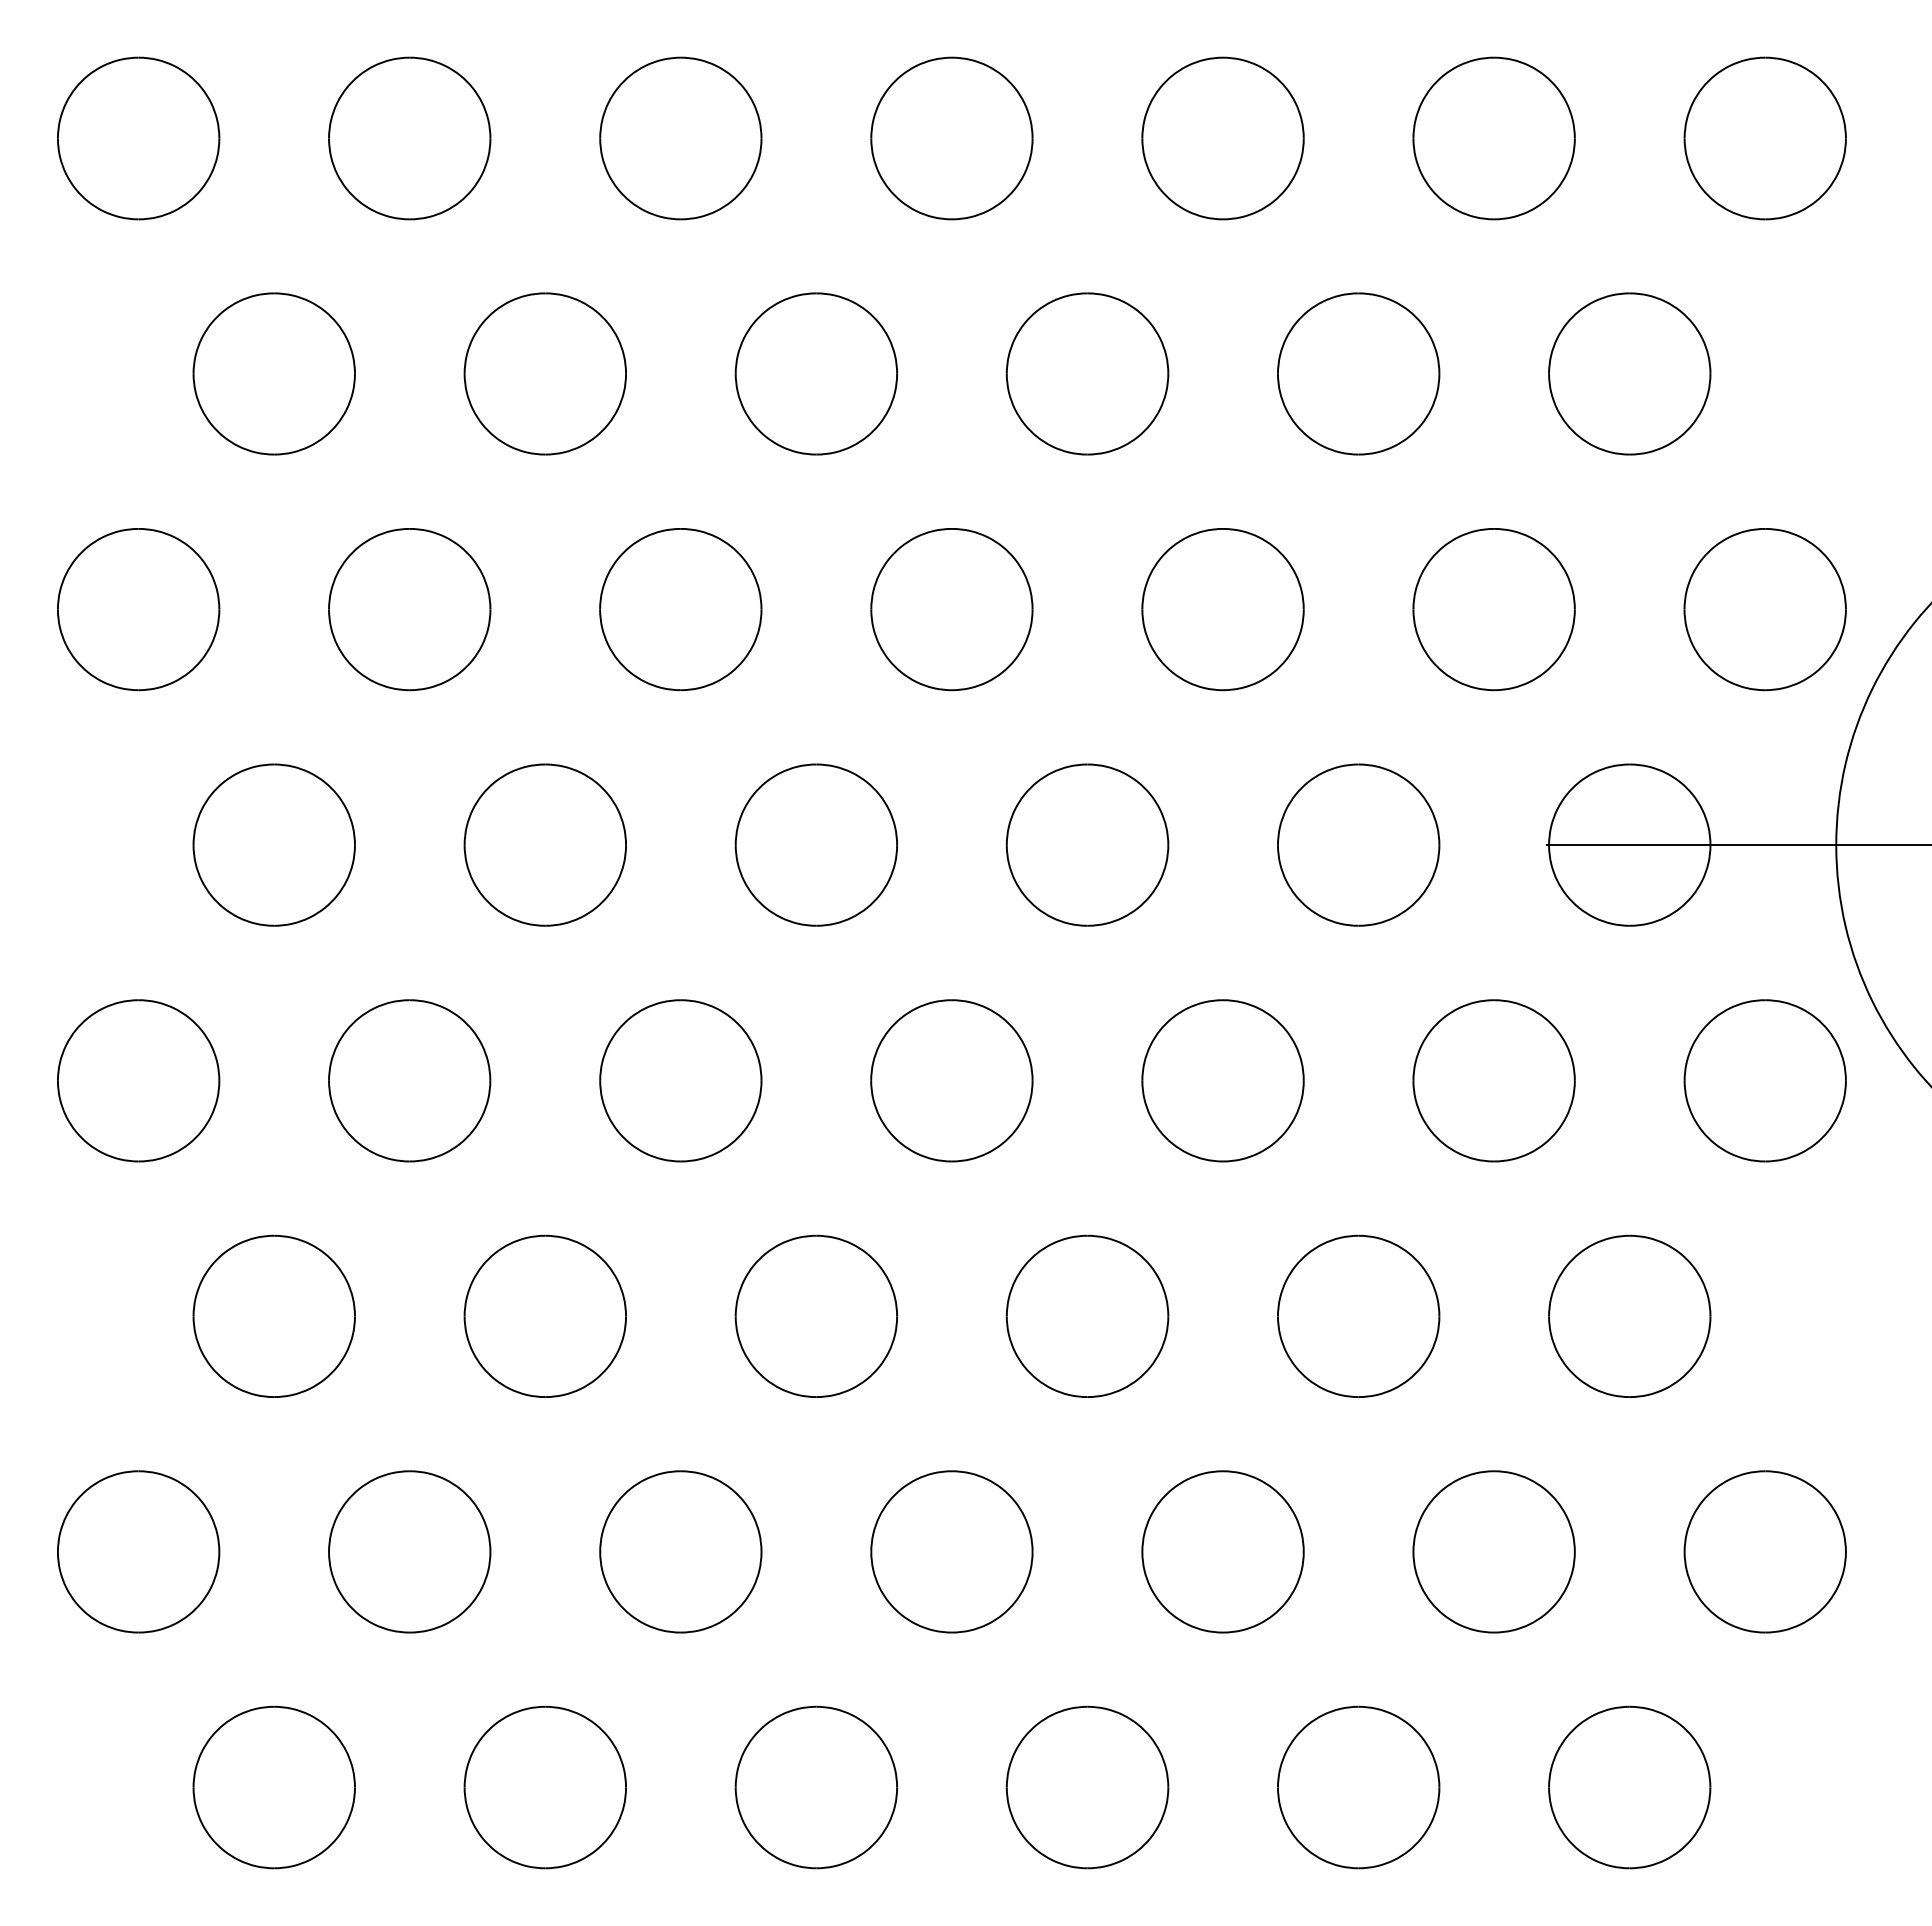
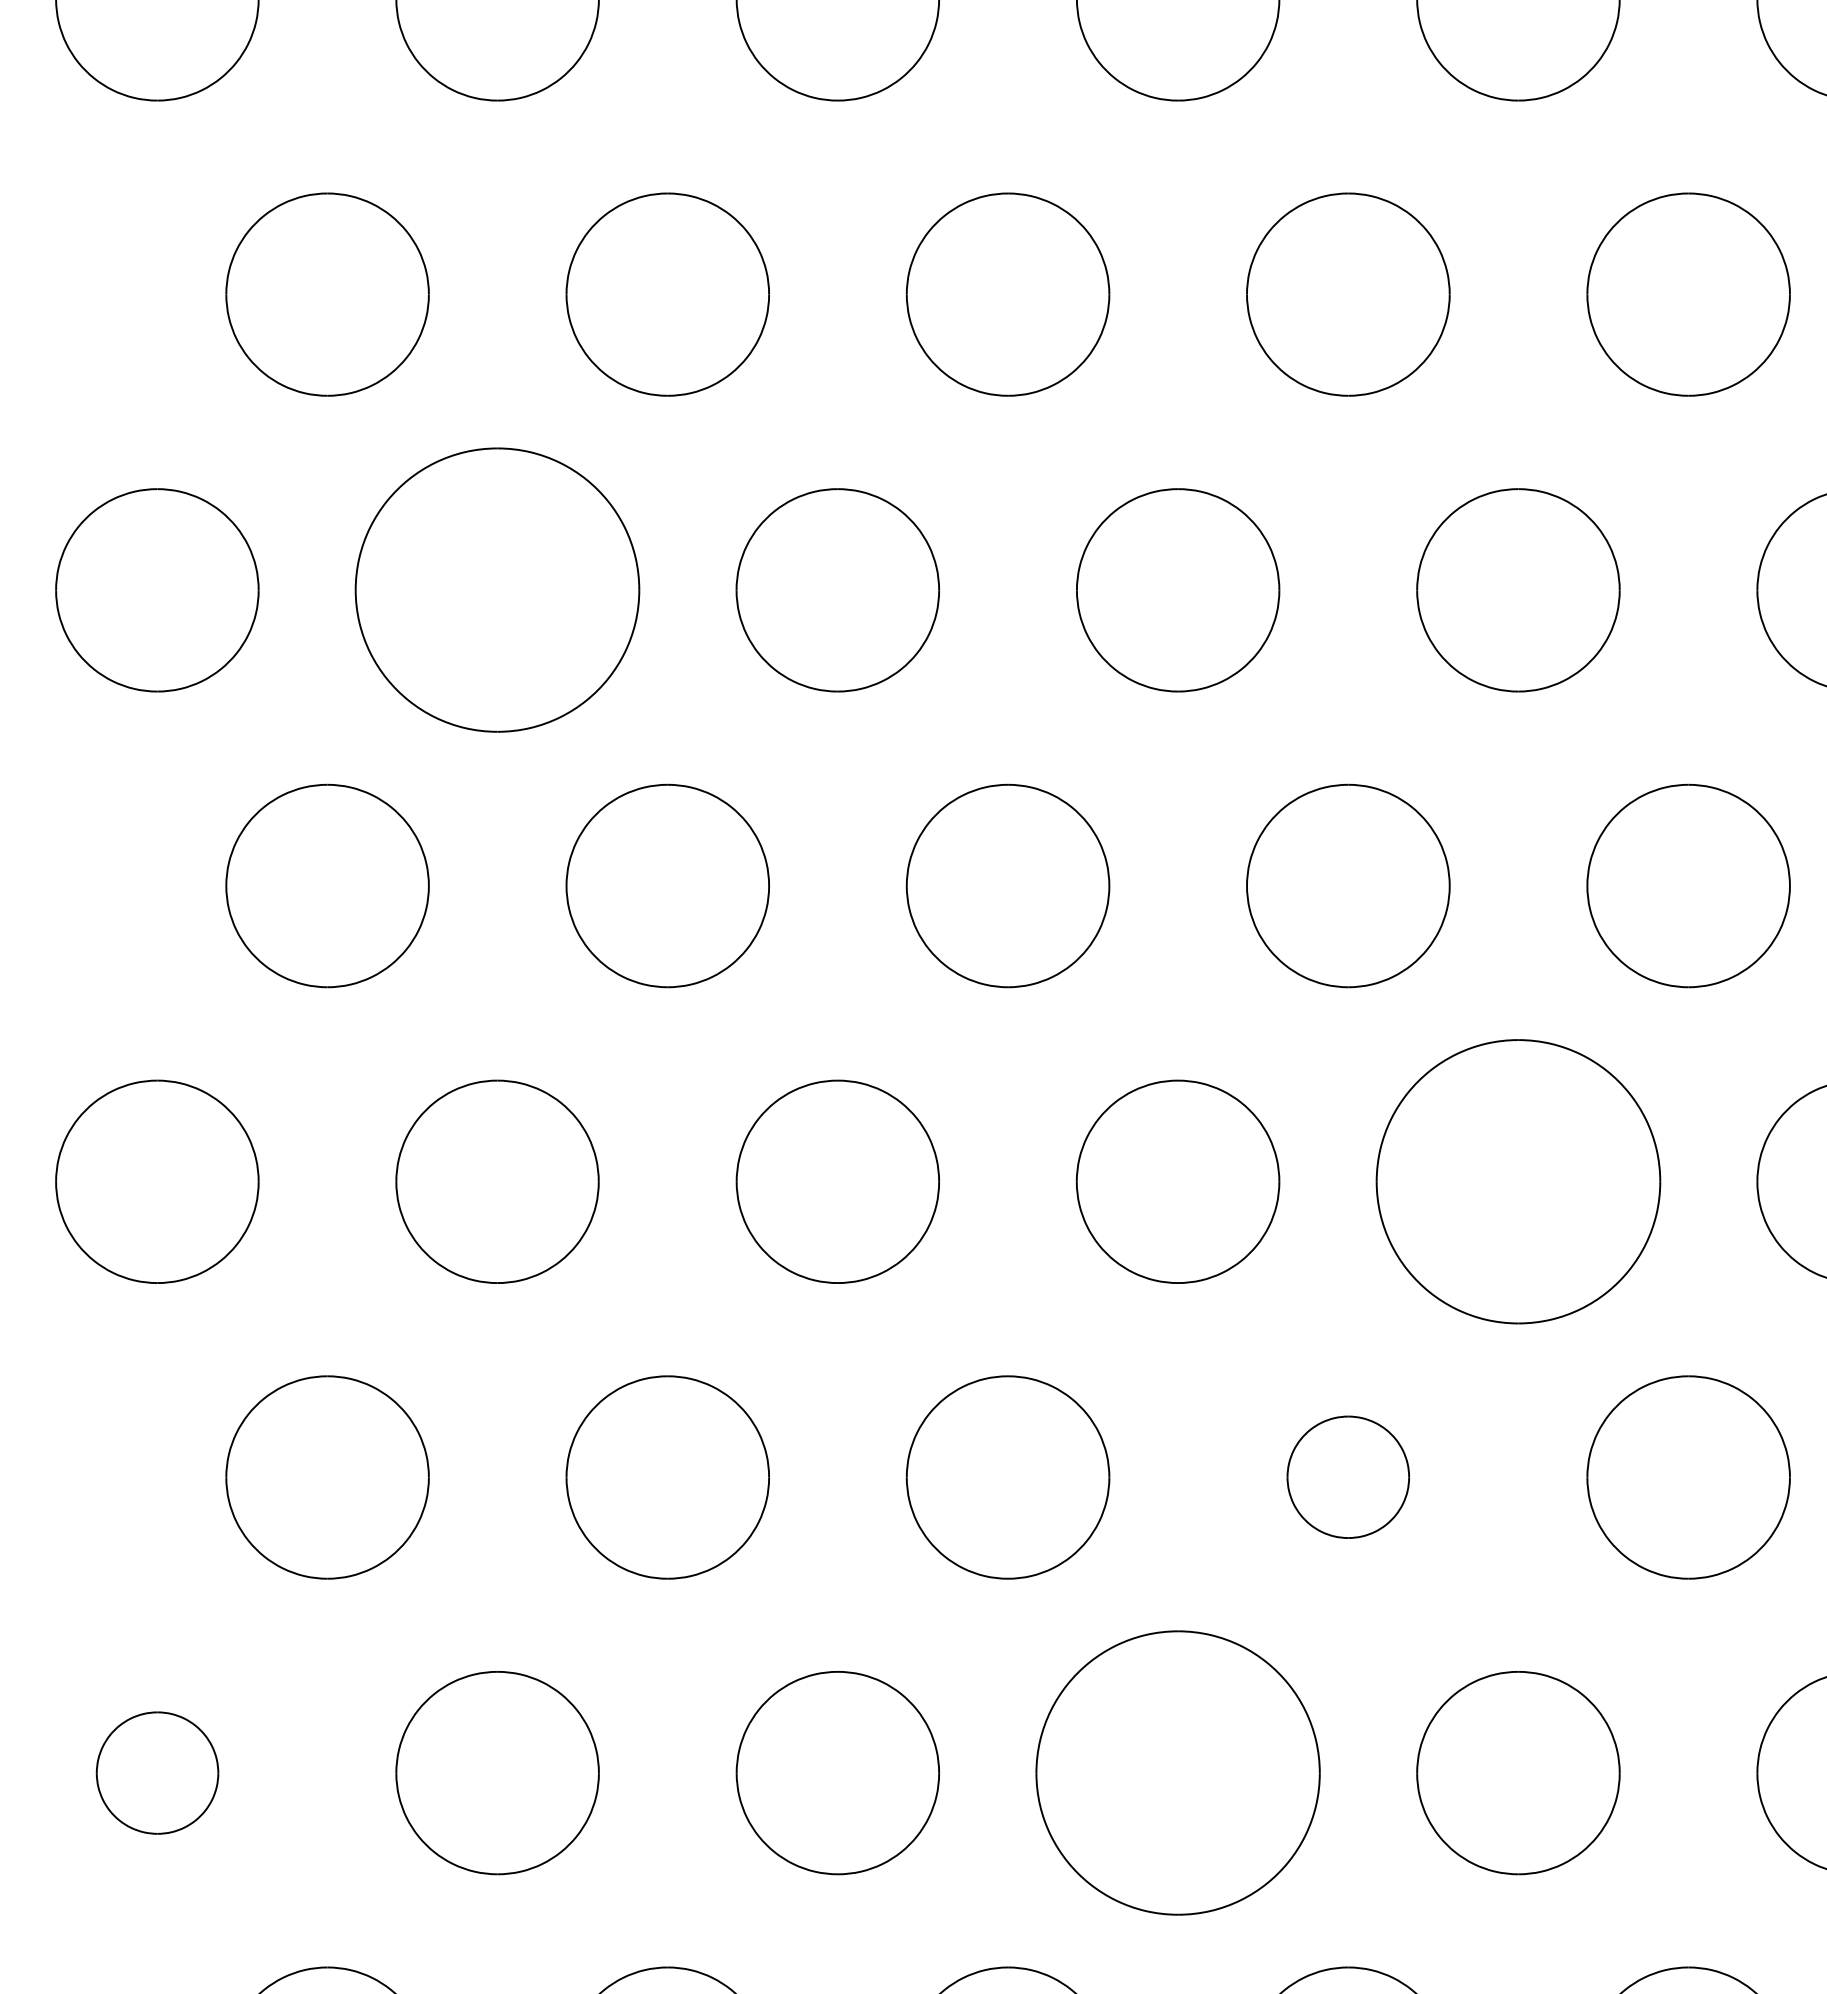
part: (409, 609) -> (497, 590), size x1.4
part: (1222, 1080) -> (1517, 1181), size x1.4
part: (1087, 1315) -> (1348, 1476), size x0.6
part: (138, 1551) -> (157, 1772), size x0.6
part: (951, 1551) -> (1177, 1772), size x1.4

